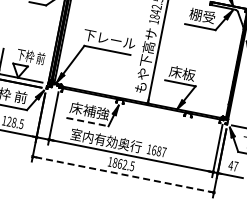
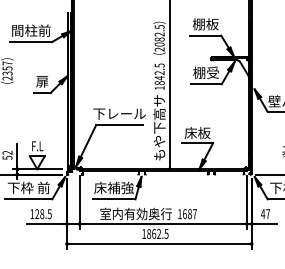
text: (30, 56) -> (45, 146), 下枠 前 -> F.L
line: (87, 122) -> (114, 199), dashed -> solid
line: (123, 174) -> (159, 243), dashed -> solid

